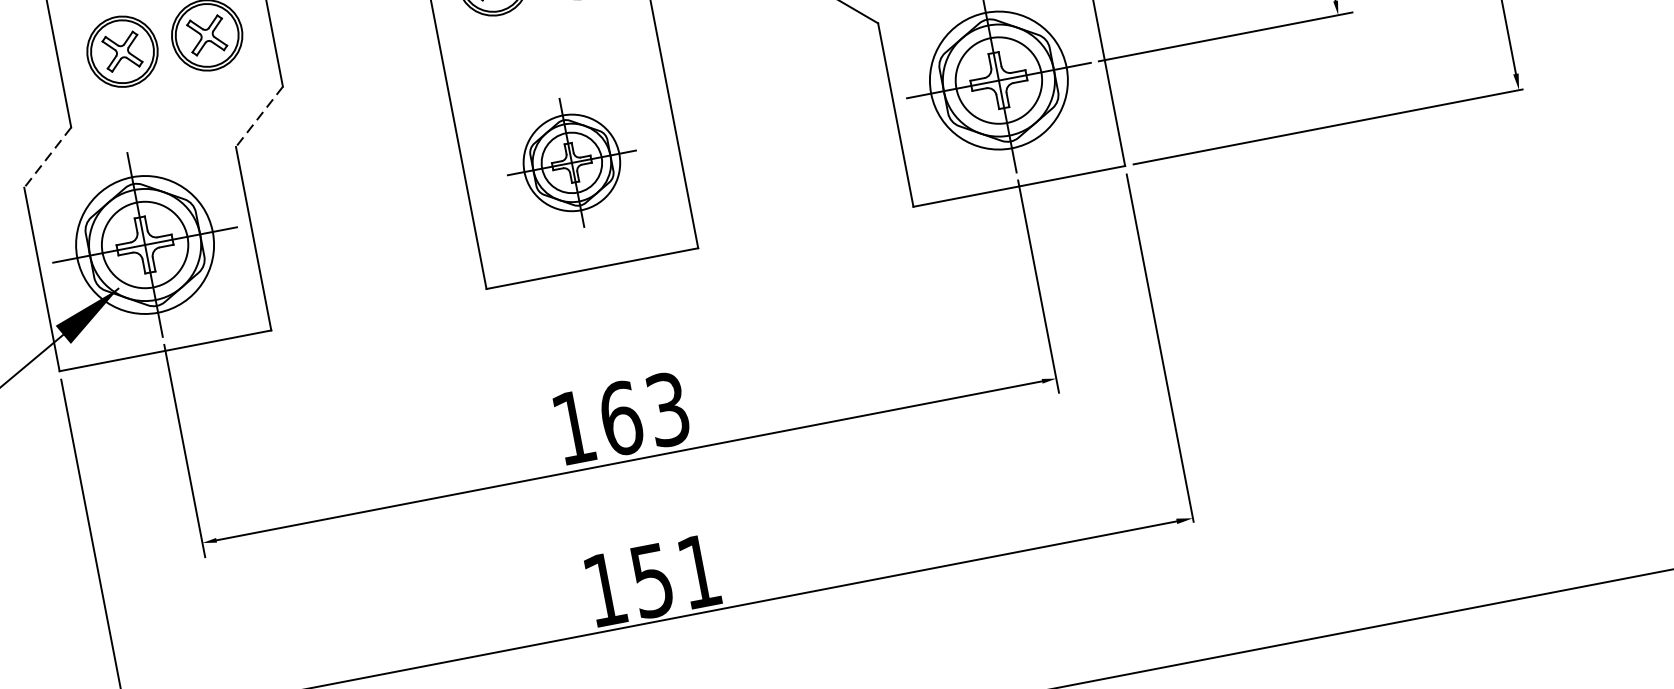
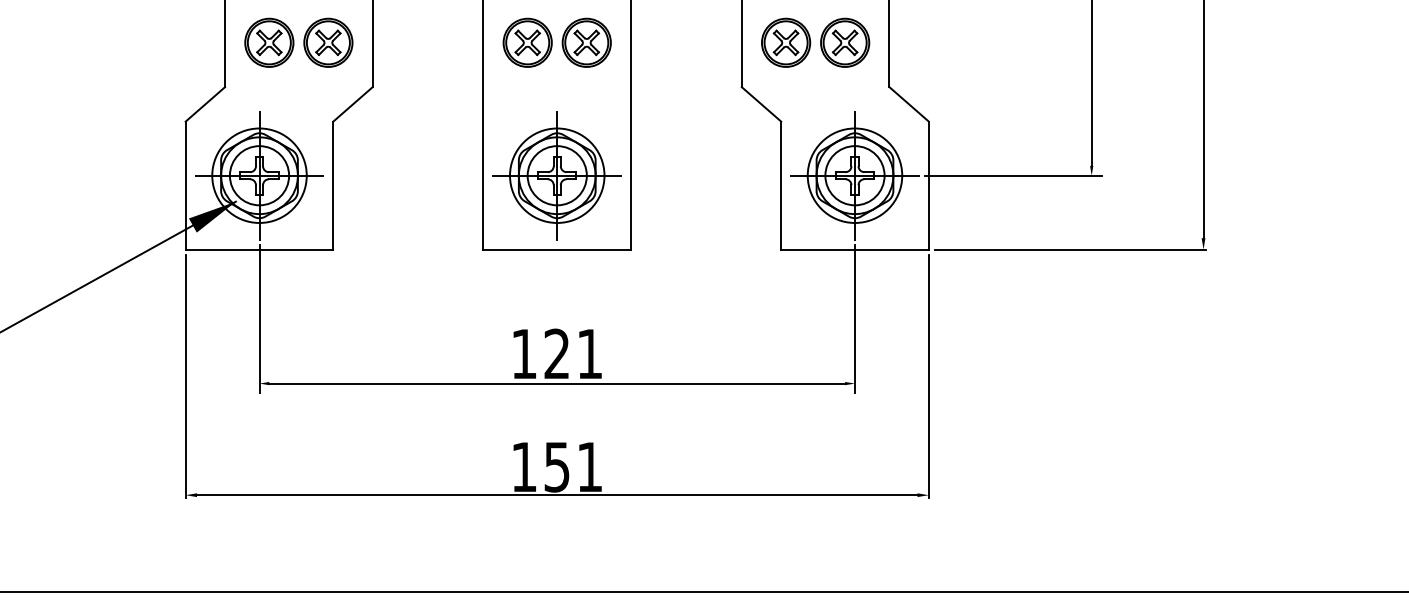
line: (258, 117) -> (352, 104), dashed -> solid
line: (47, 157) -> (205, 104), dashed -> solid
part: (570, 162) -> (556, 175), size x1.43
text: (644, 413) -> (573, 353), 163 -> 121

